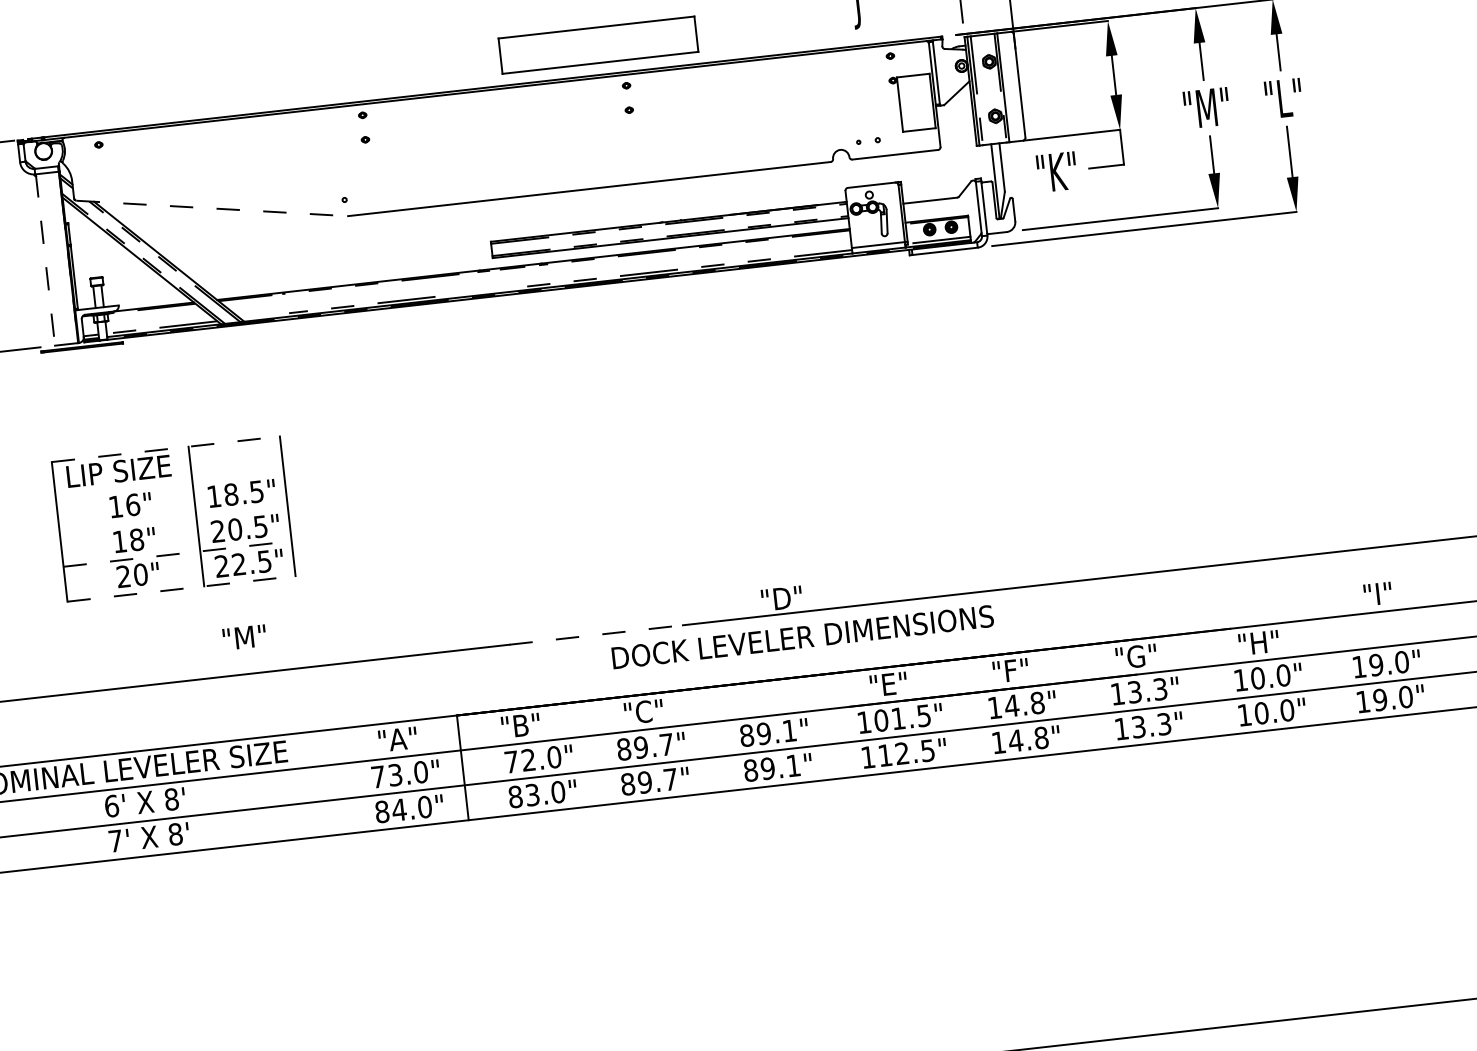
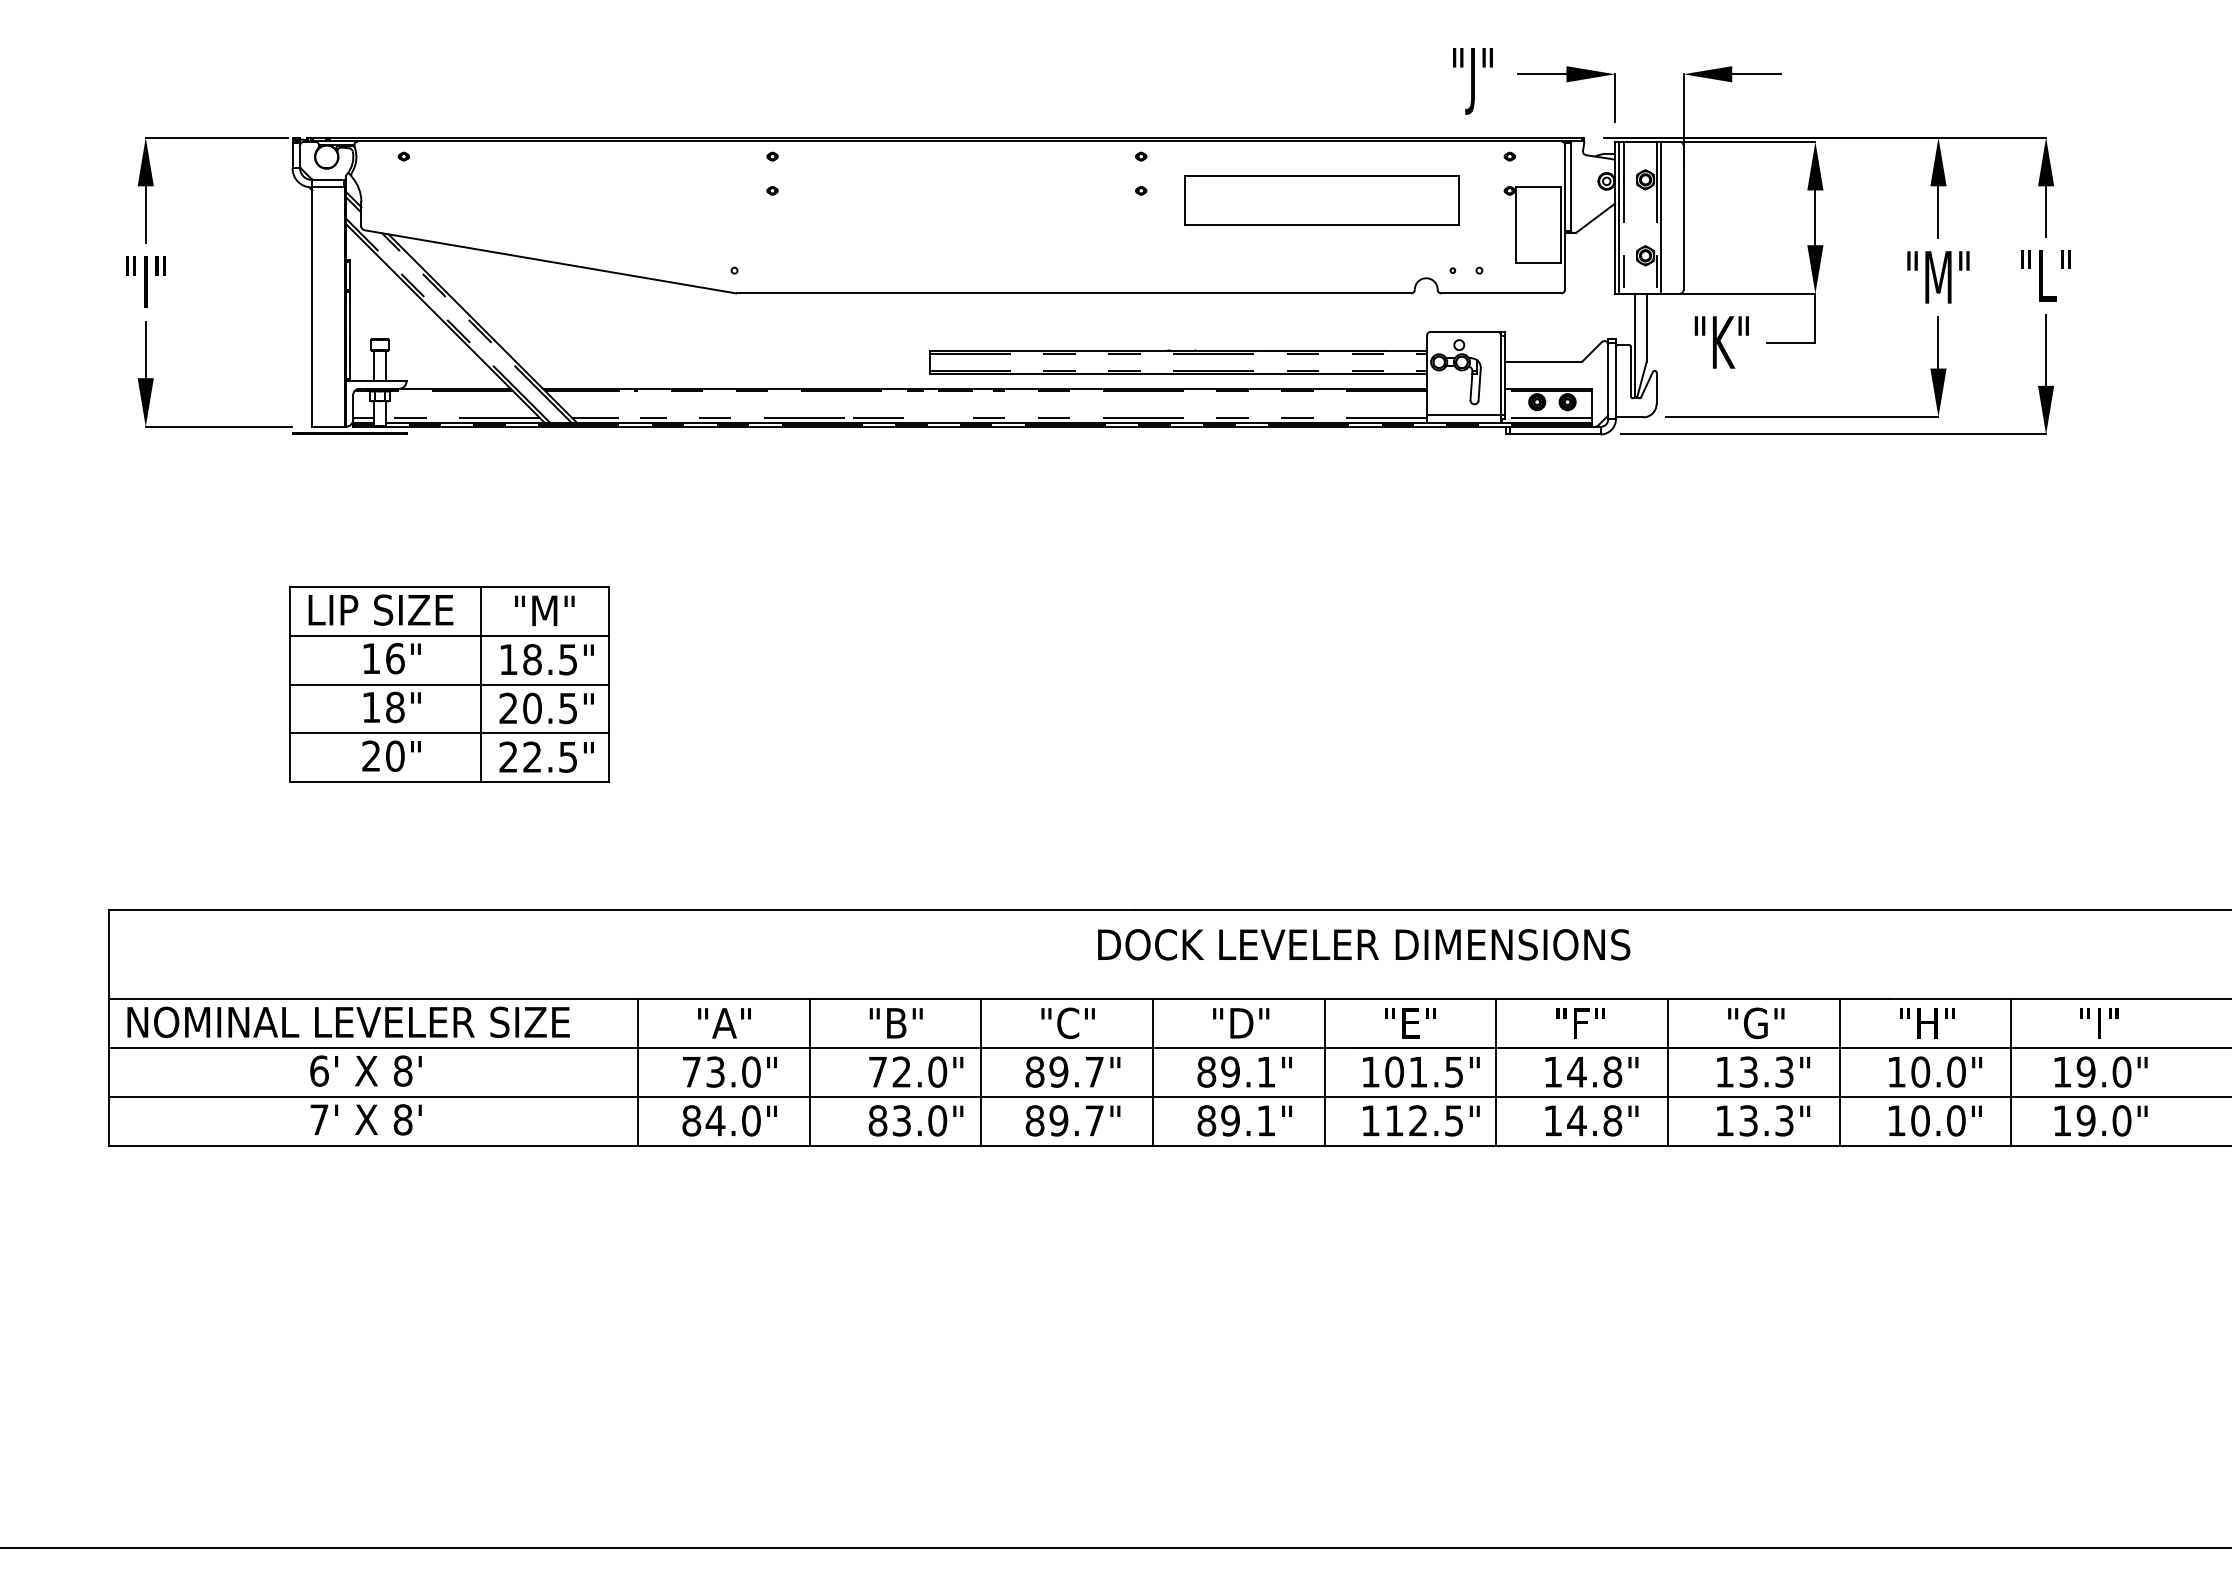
part: (598, 45) -> (1321, 200), moved
line: (212, 208) -> (550, 261), dashed -> solid
line: (45, 260) -> (312, 307), dashed -> solid
line: (459, 294) -> (878, 418), added
line: (257, 316) -> (595, 418), added
line: (166, 448) -> (449, 586), dashed -> solid
line: (169, 484) -> (448, 635), added
line: (173, 519) -> (448, 684), added
line: (177, 554) -> (449, 733), dashed -> solid
line: (181, 589) -> (449, 782), dashed -> solid
text: (1378, 594) -> (2099, 1023), moved
text: (782, 598) -> (1241, 1023), moved
line: (596, 634) -> (1014, 909), dashed -> solid
text: (803, 636) -> (1364, 944), moved
text: (244, 637) -> (544, 610), moved
line: (1322, 671) -> (2011, 1072), added
line: (1199, 685) -> (1839, 1072), added
line: (1077, 698) -> (1668, 1072), added
line: (954, 712) -> (1496, 1072), added
line: (831, 726) -> (1324, 1072), added
line: (708, 740) -> (1153, 1072), added
line: (585, 754) -> (981, 1072), added
line: (340, 781) -> (638, 1072), added

